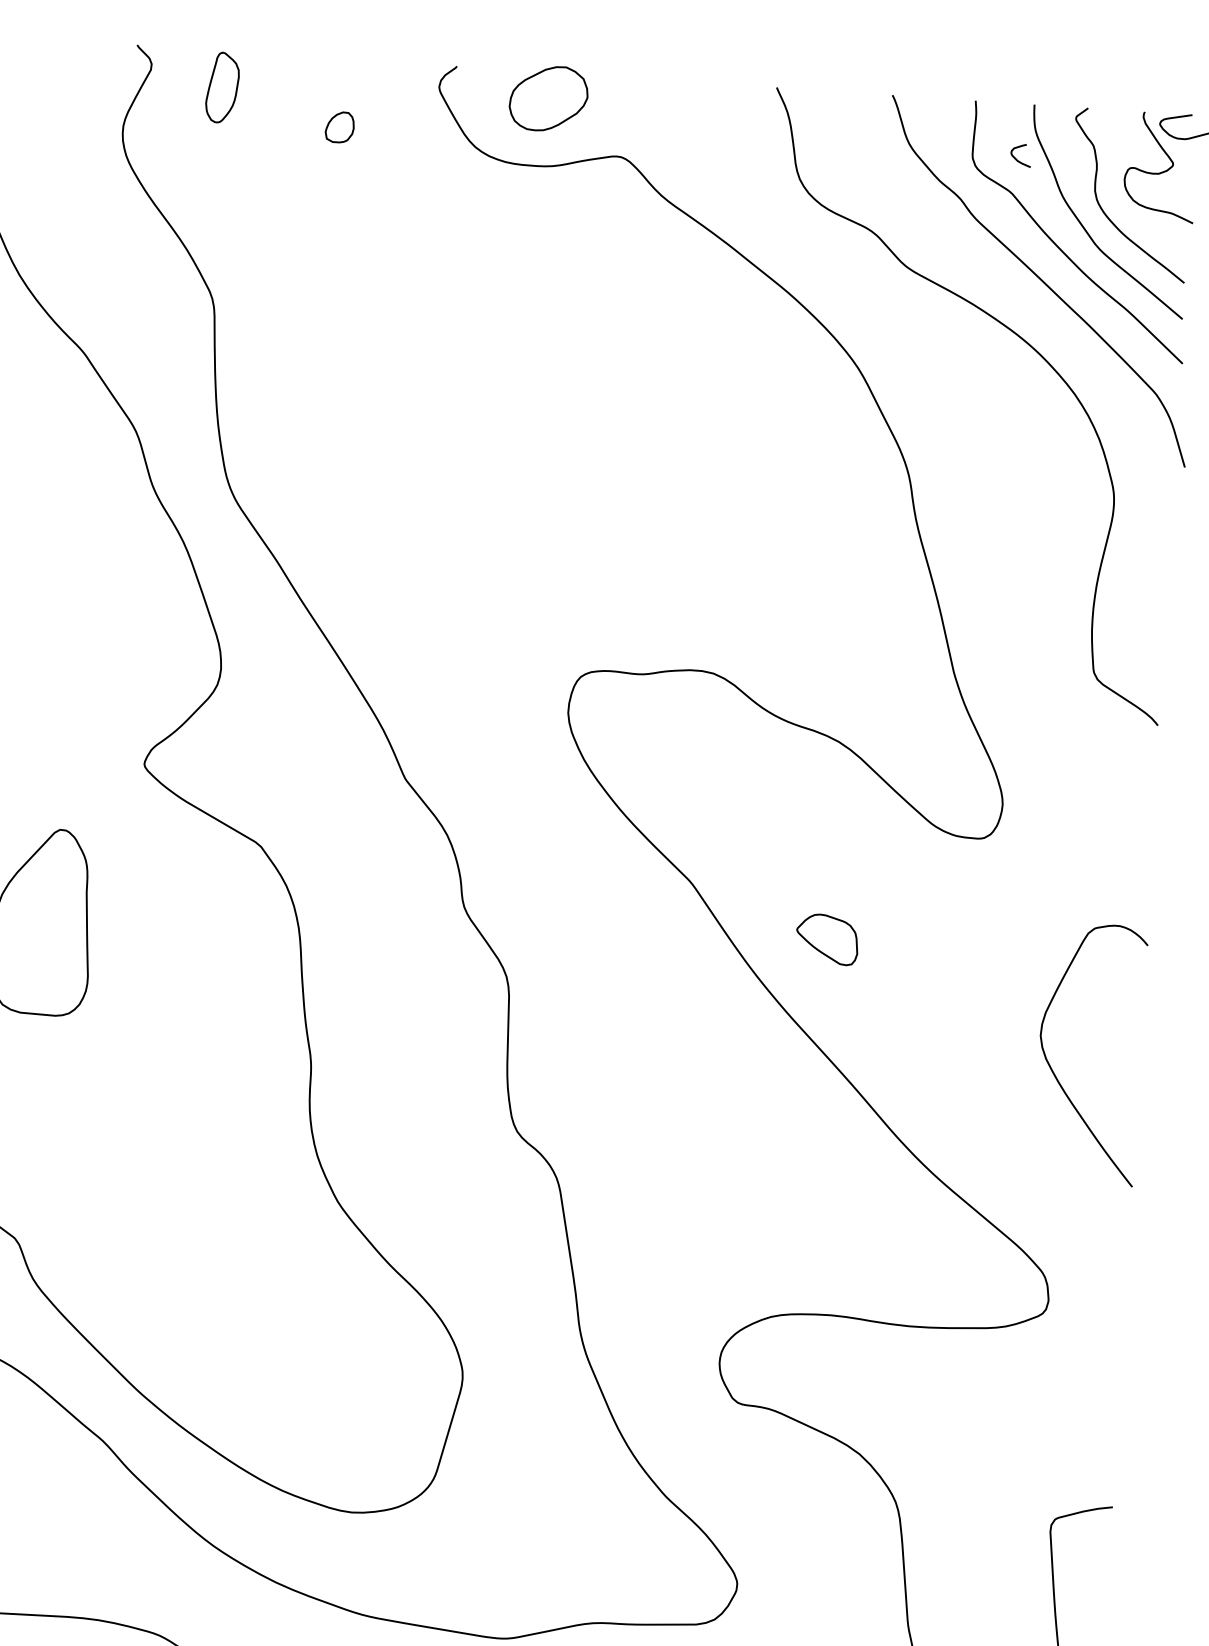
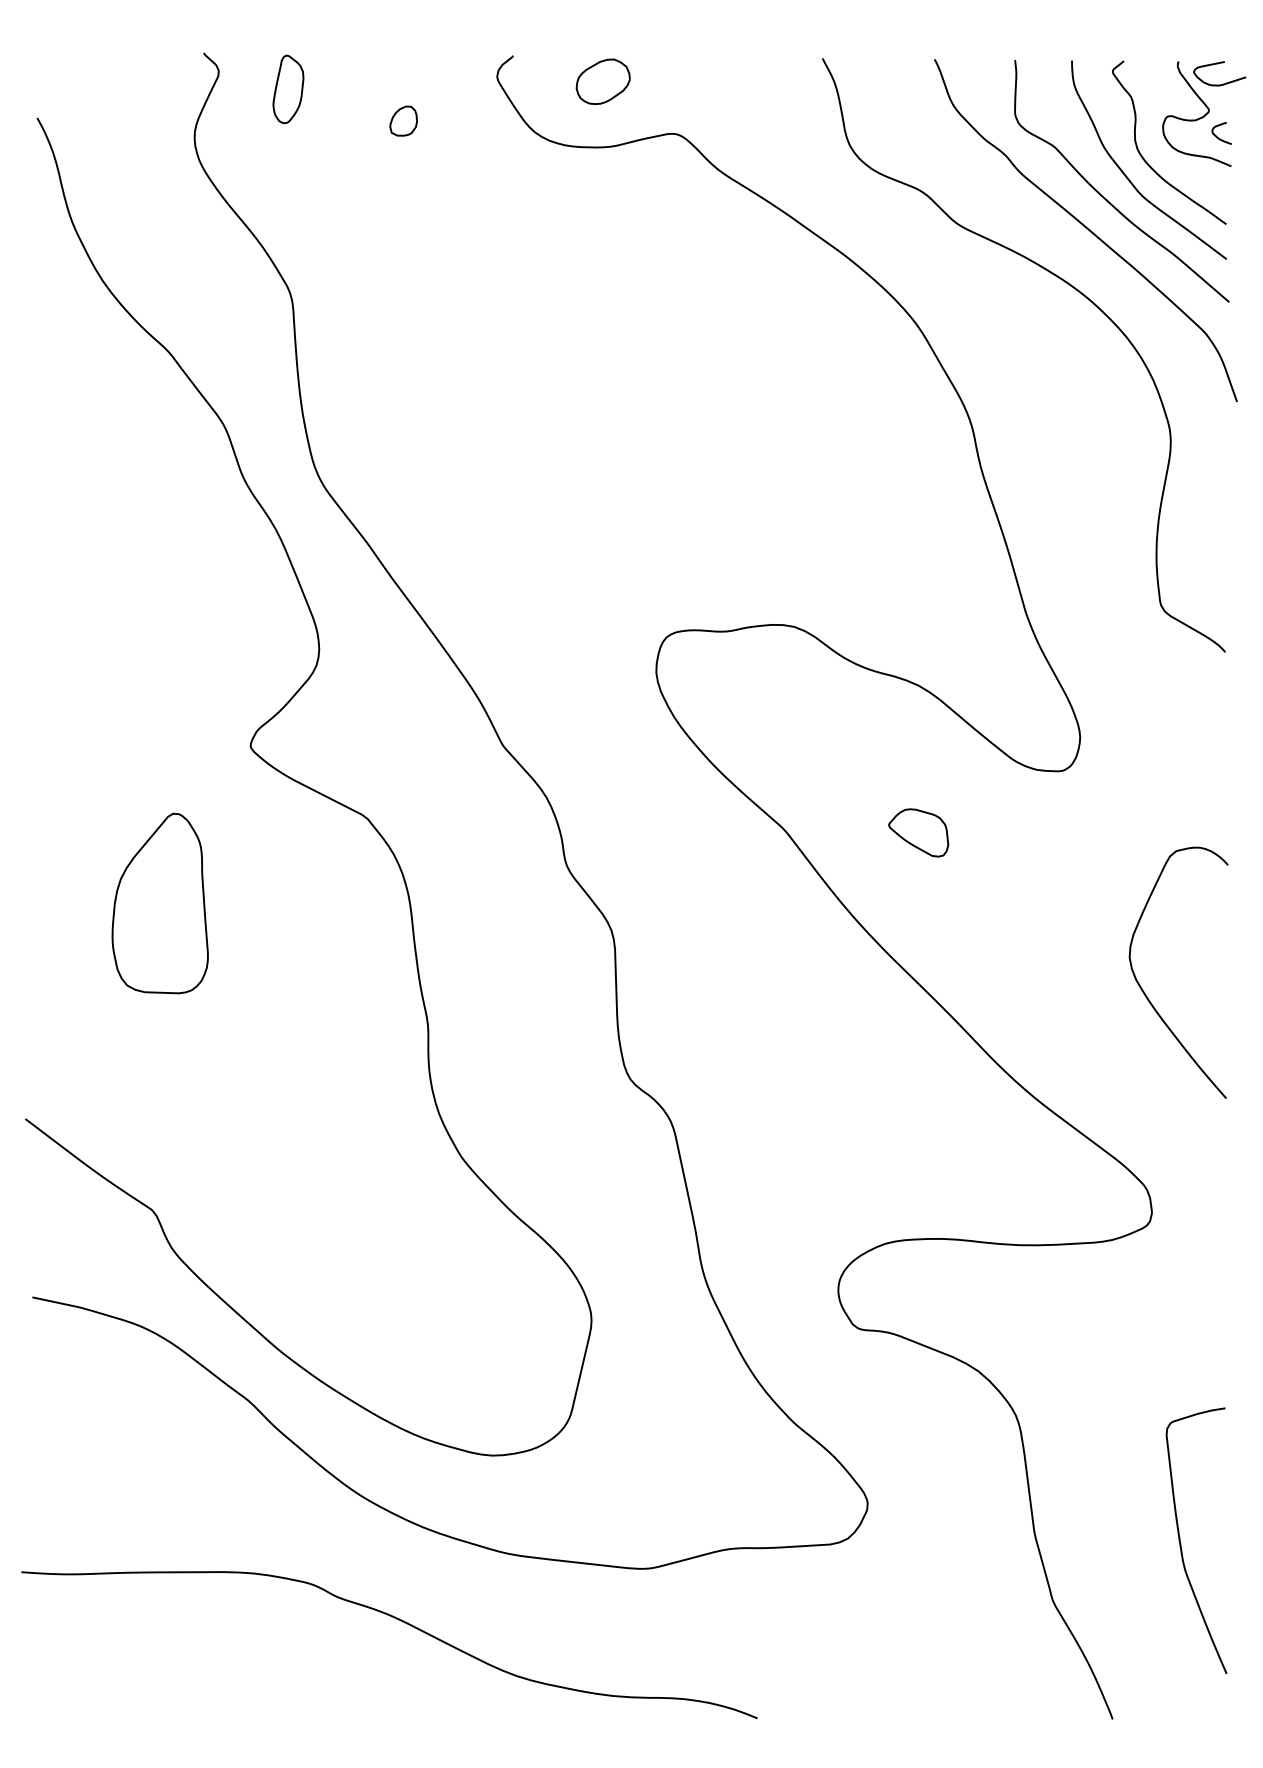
part: (547, 98) -> (602, 81), size x0.71
curve: (1016, 158) -> (1217, 136), moved
part: (827, 939) -> (918, 832), moved

